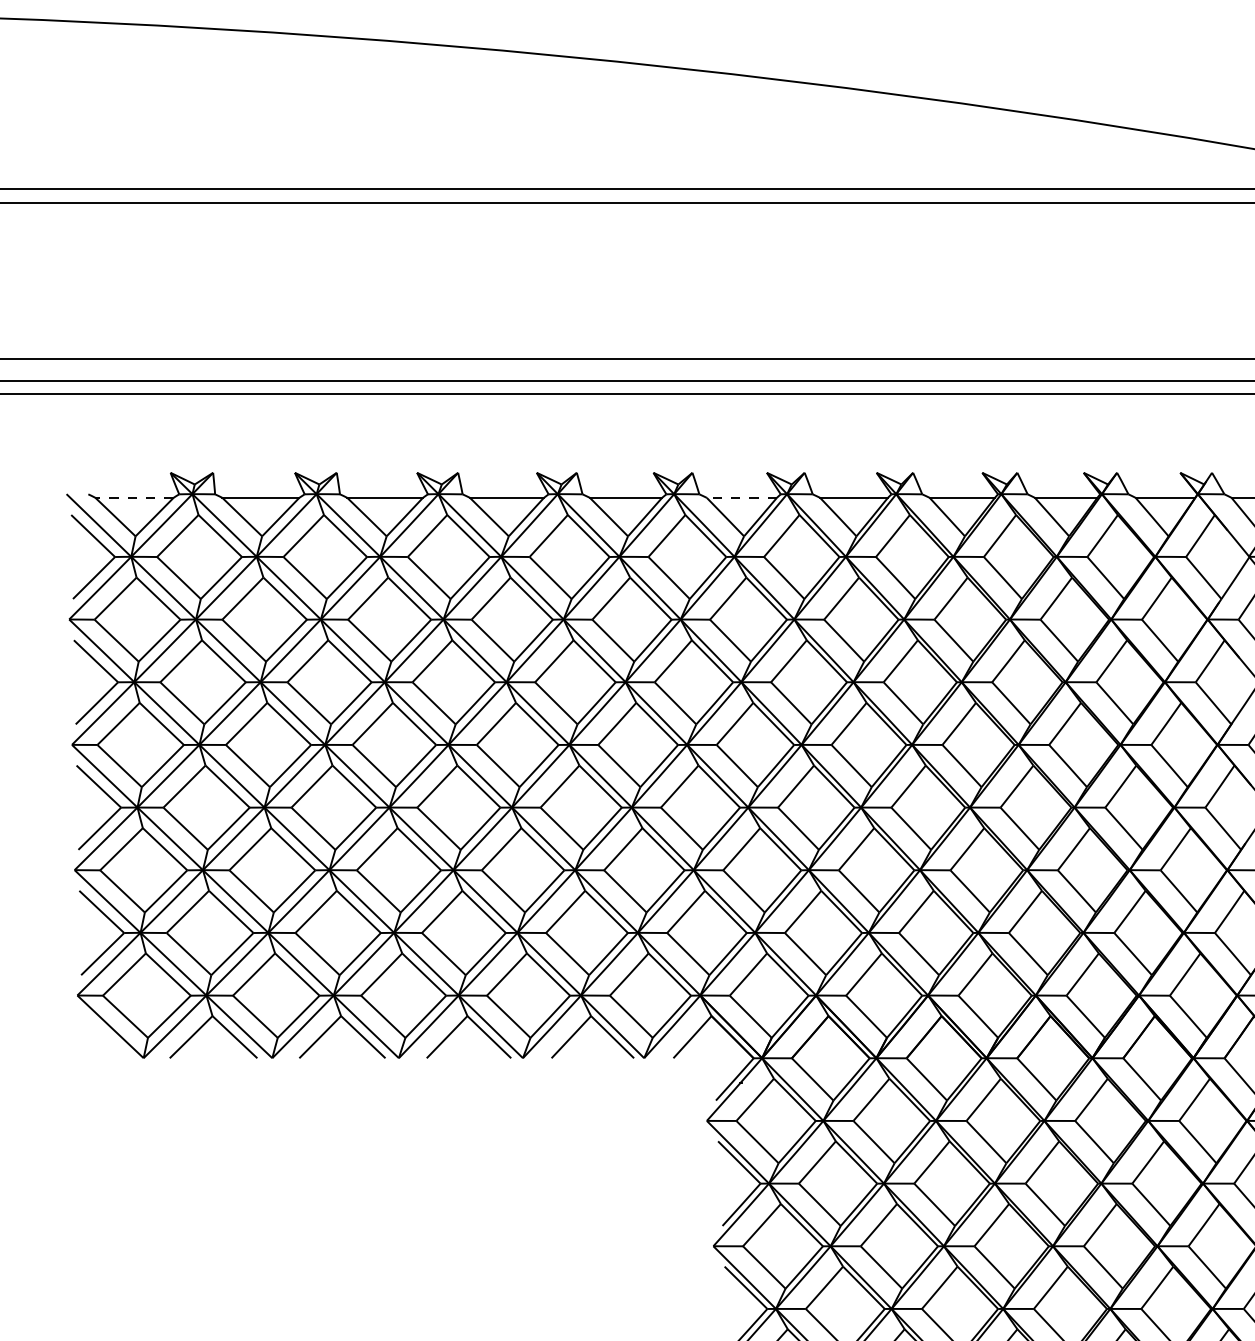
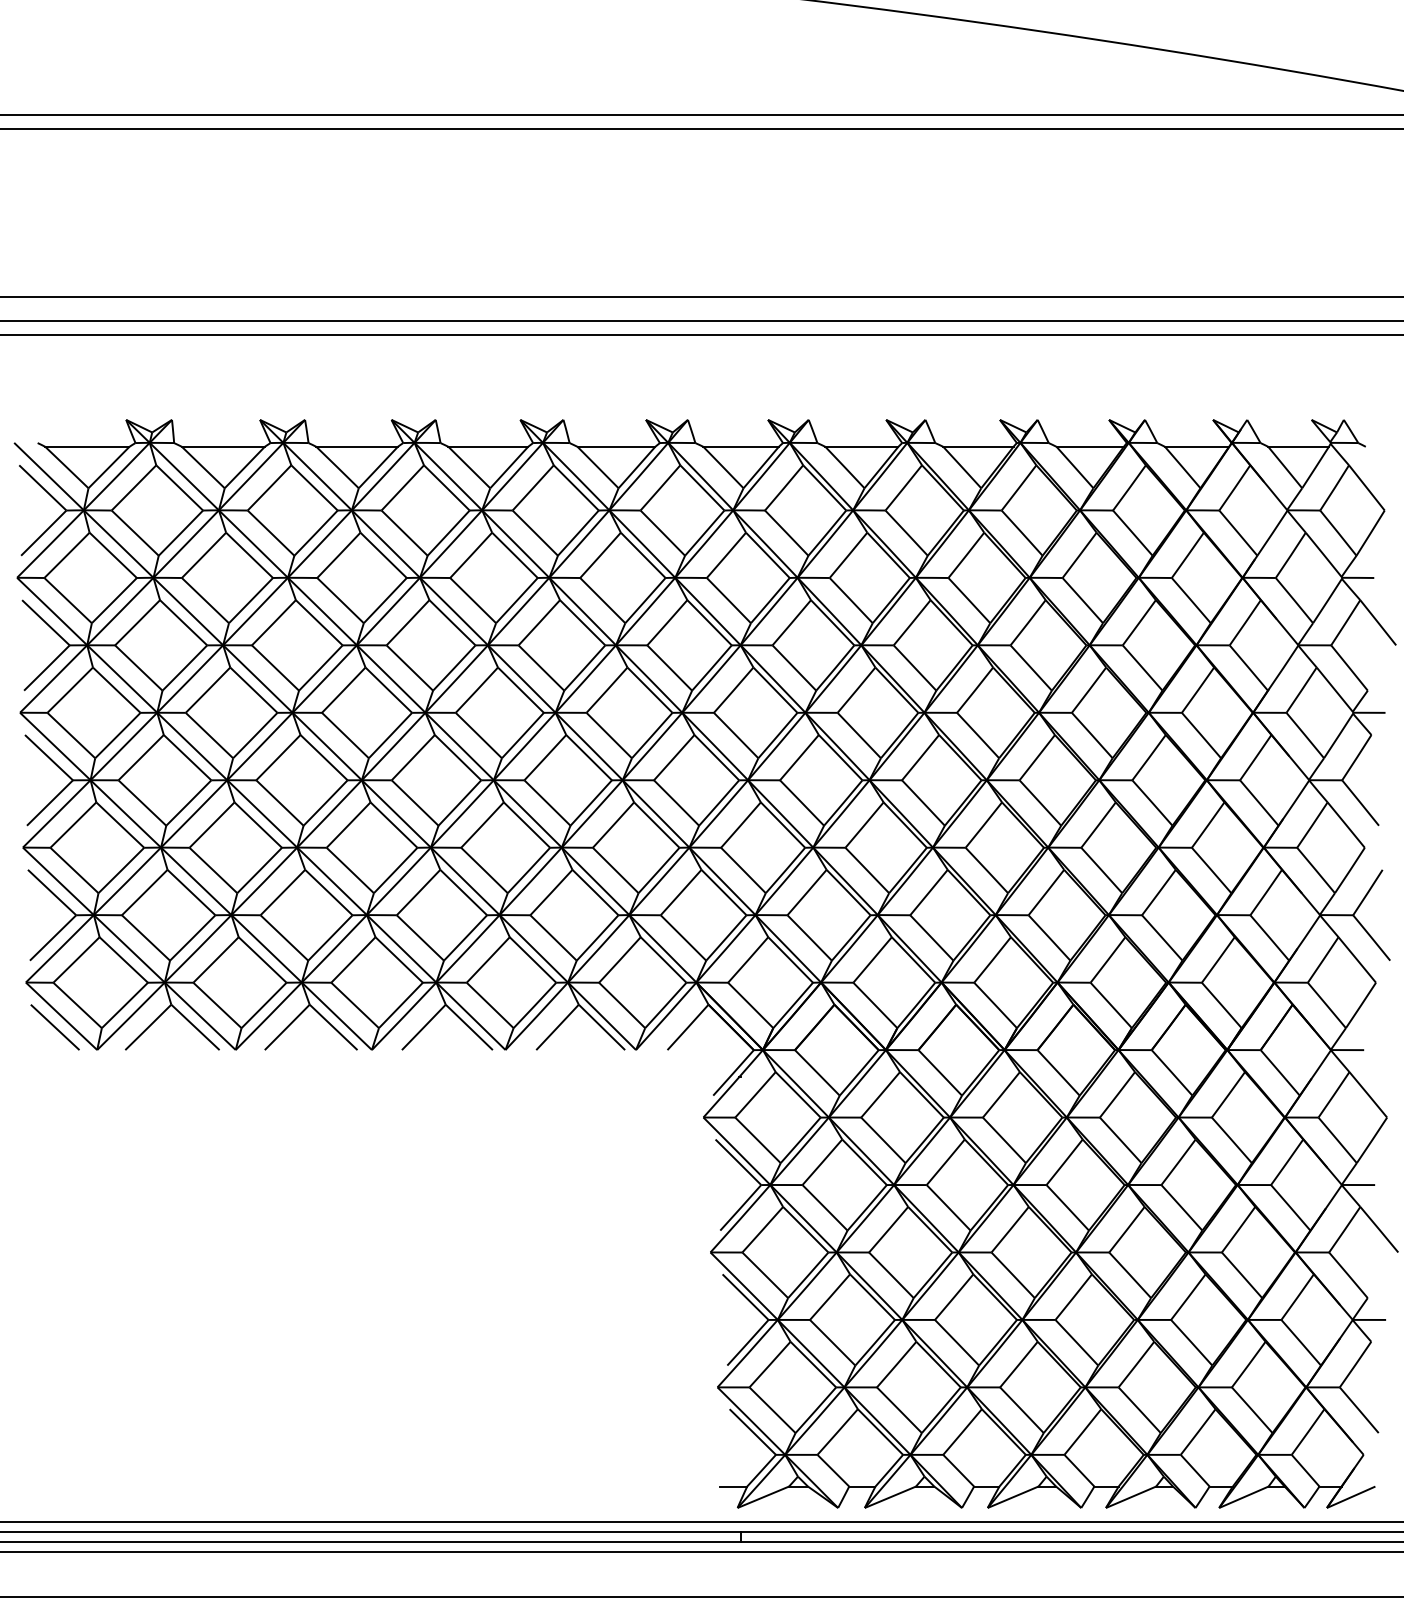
line: (133, 497) -> (86, 446), dashed -> solid
line: (742, 497) -> (741, 446), dashed -> solid
line: (103, 1037) -> (54, 1027), added

